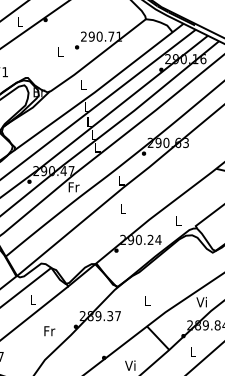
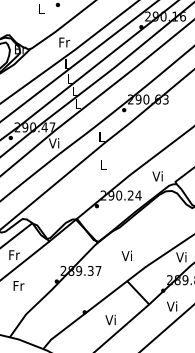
text: (83, 85) -> (64, 42), L -> Fr
text: (73, 187) -> (54, 143), Fr -> Vi
text: (177, 220) -> (157, 176), L -> Vi
text: (33, 300) -> (14, 255), L -> Fr
text: (146, 300) -> (126, 255), L -> Vi
text: (49, 331) -> (18, 286), moved
text: (192, 351) -> (172, 305), L -> Vi

